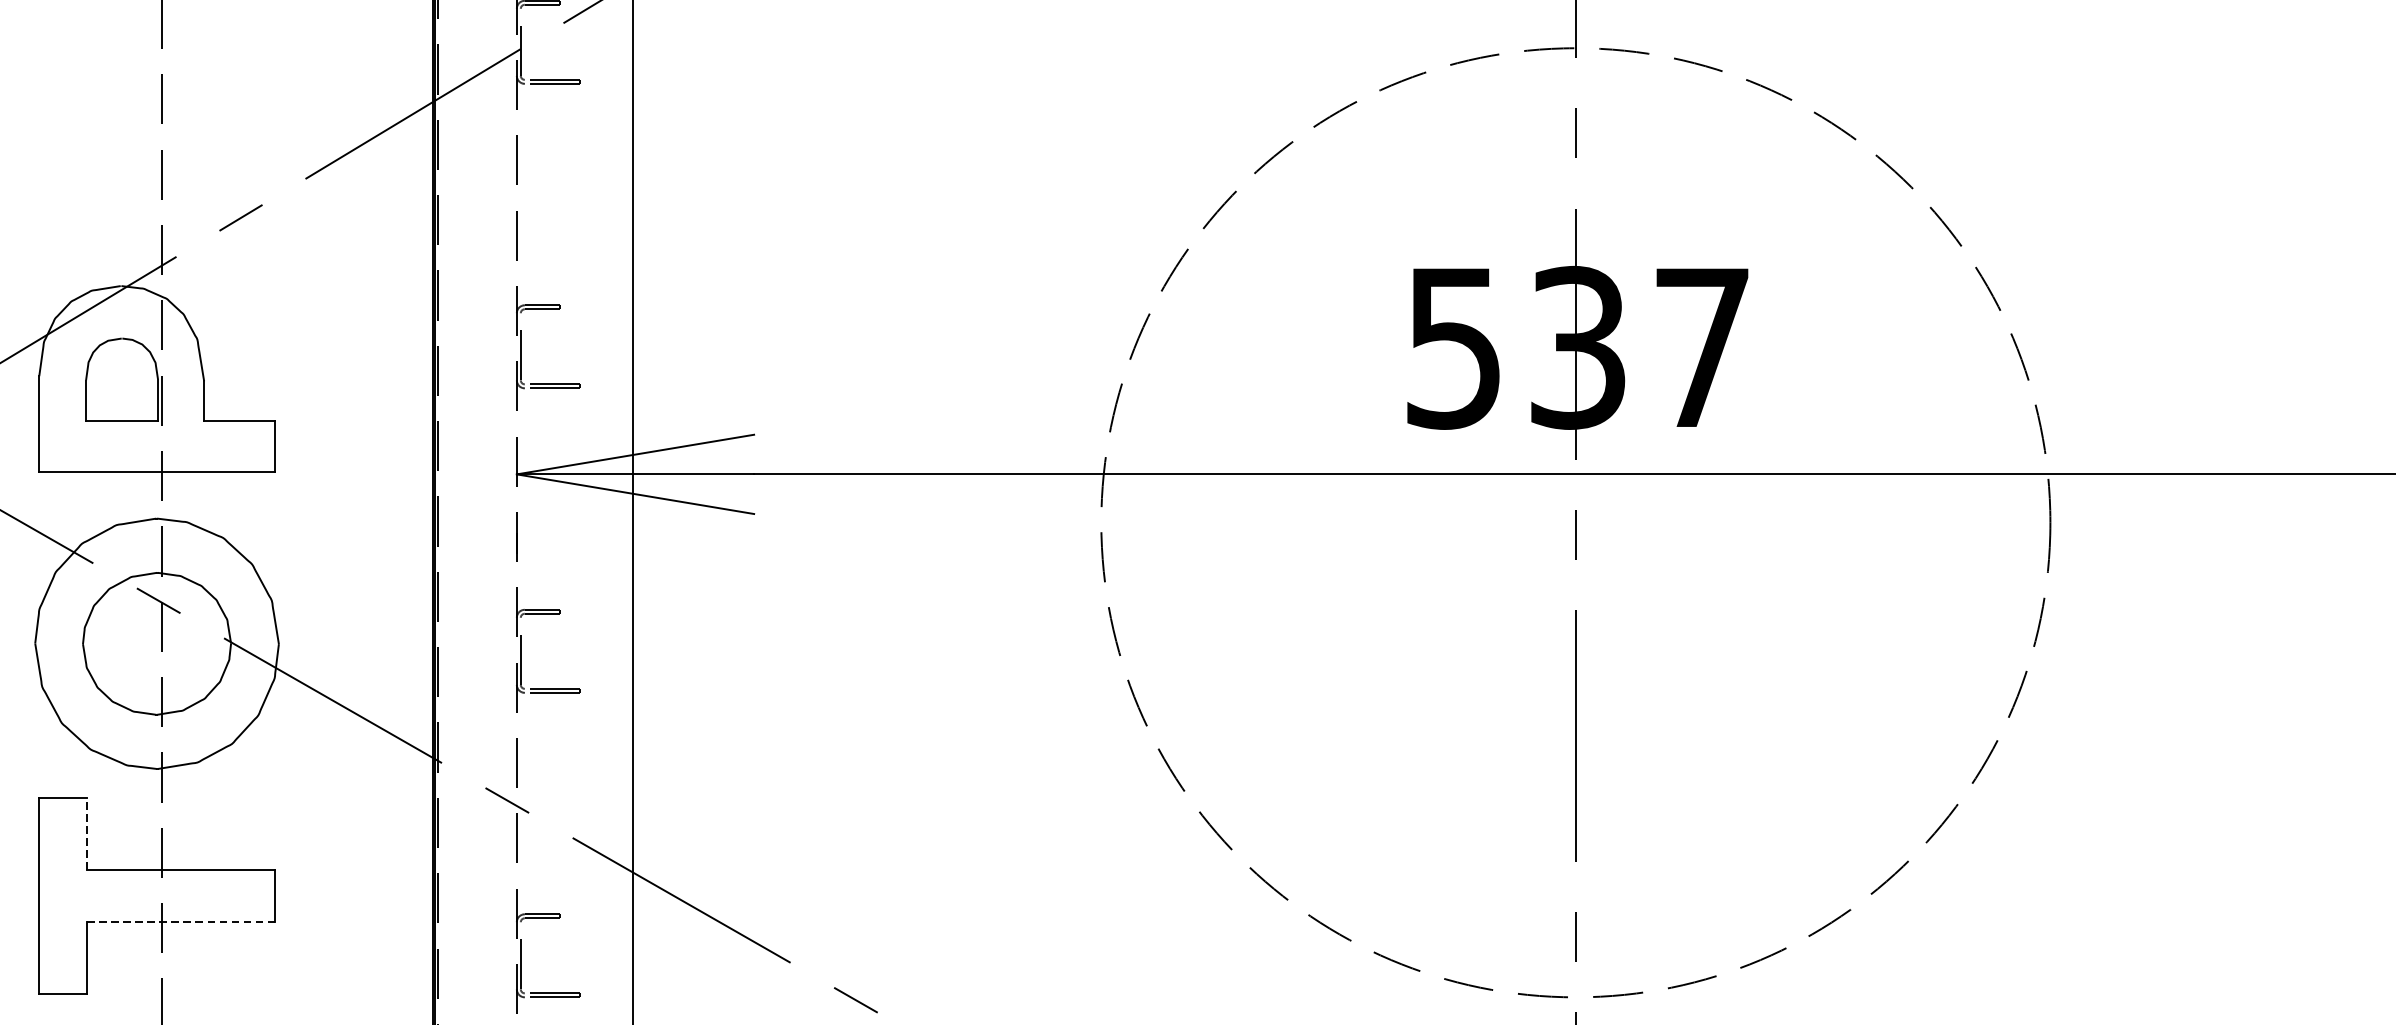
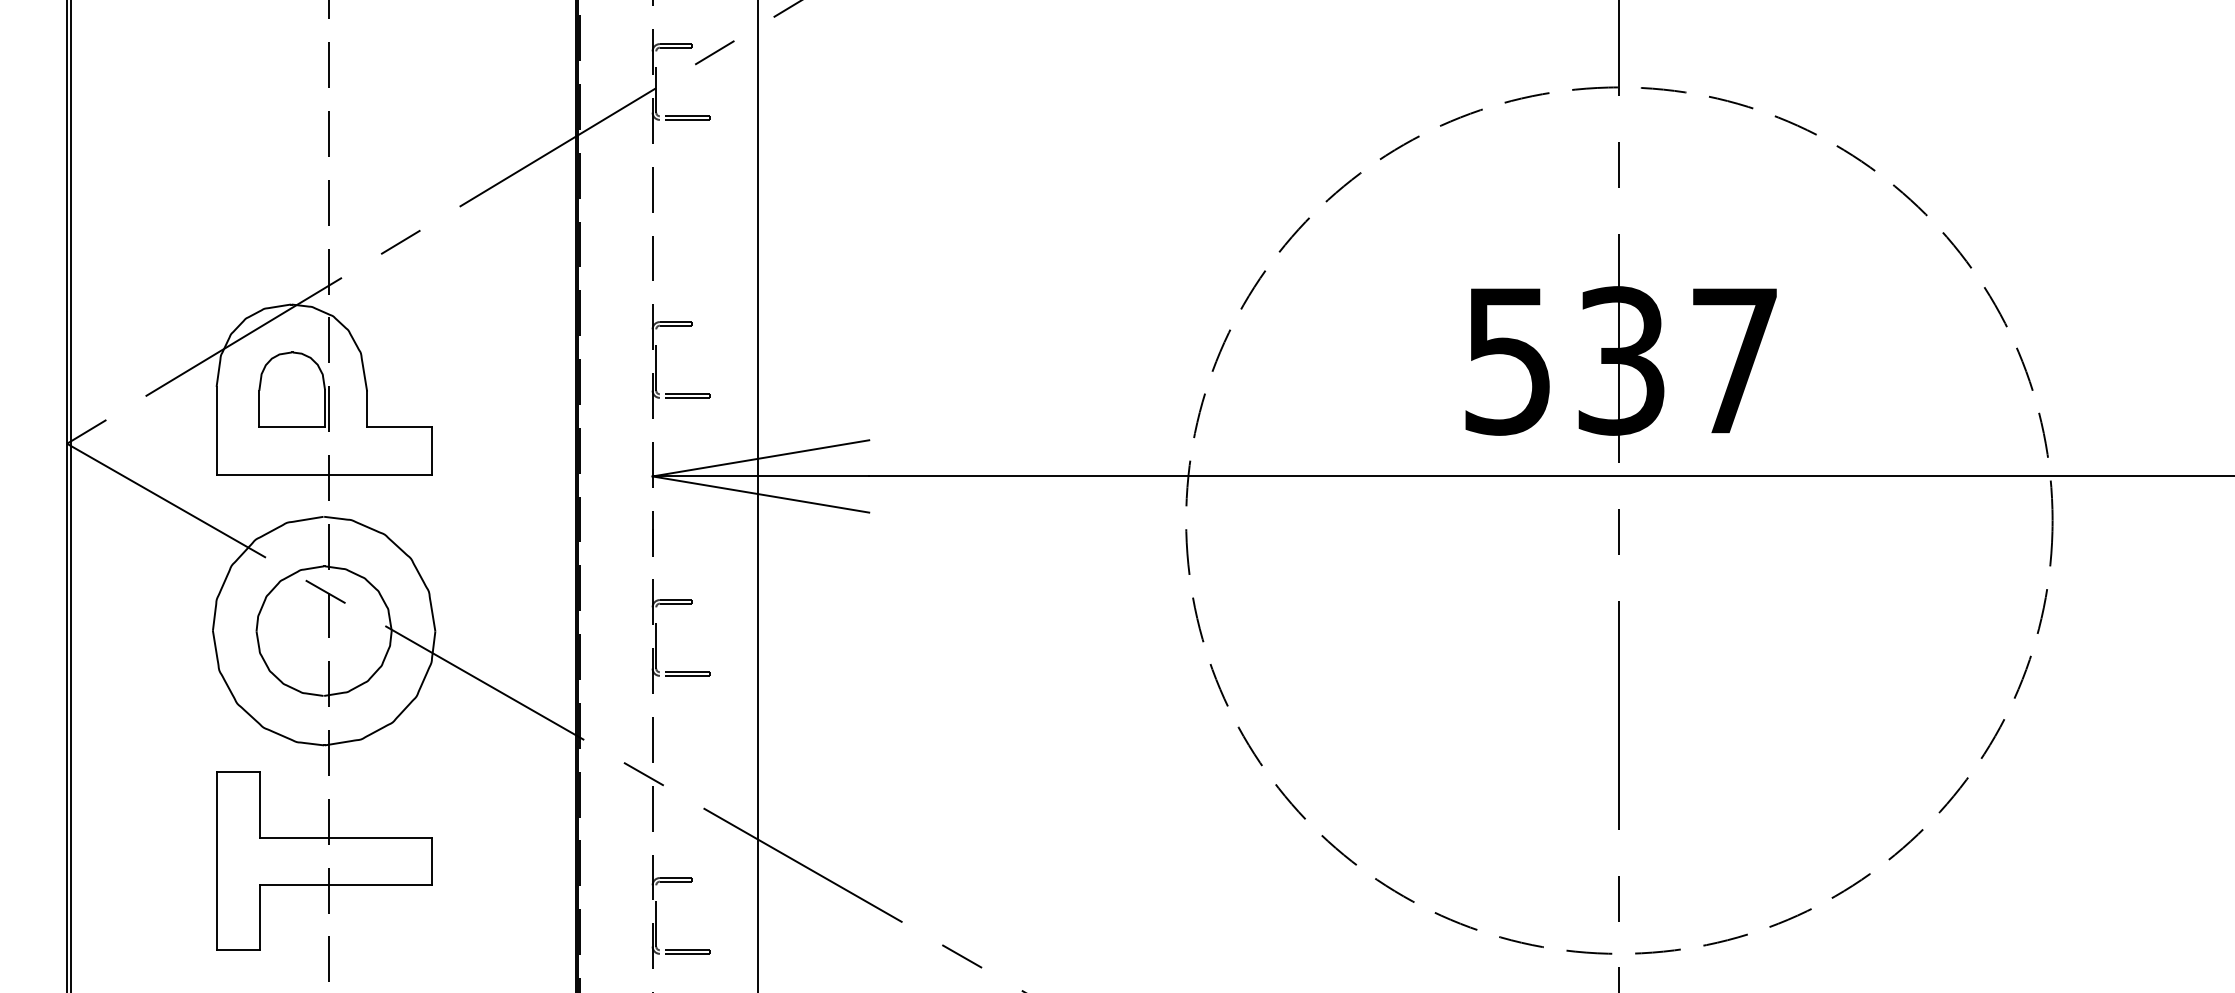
line: (87, 833) -> (260, 804), dashed -> solid
line: (180, 921) -> (345, 884), dashed -> solid

